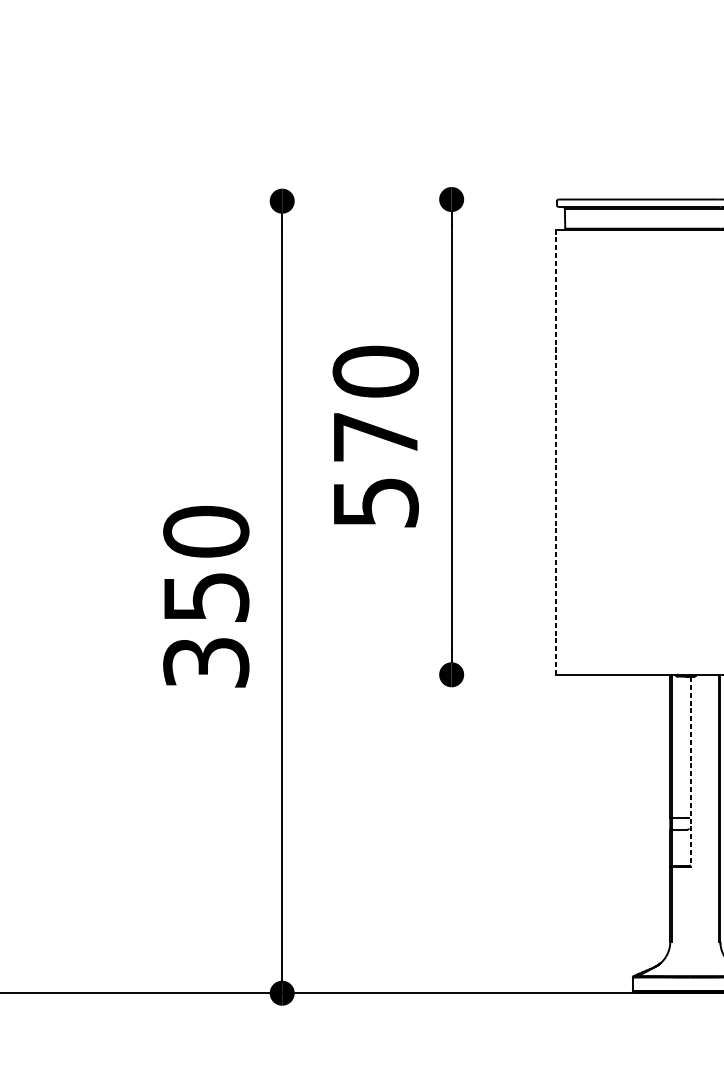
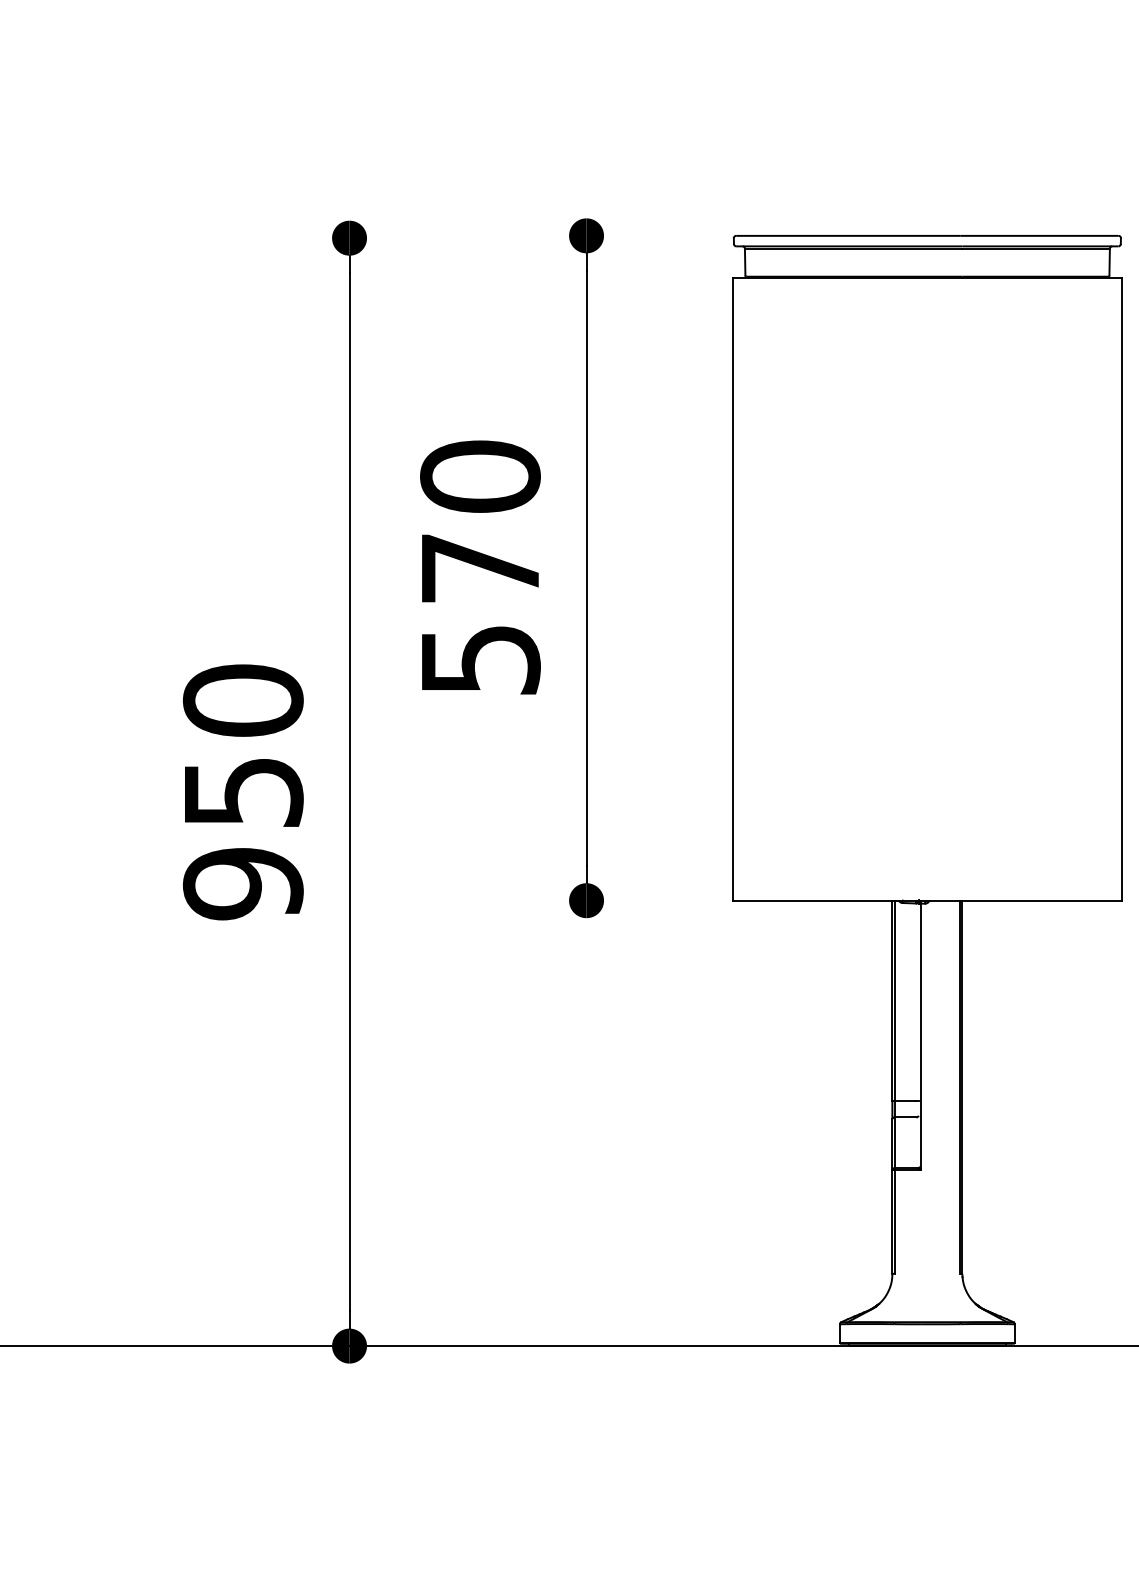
line: (555, 452) -> (732, 589), dashed -> solid
text: (206, 663) -> (243, 884), 350 -> 950
line: (690, 772) -> (920, 1037), dashed -> solid

